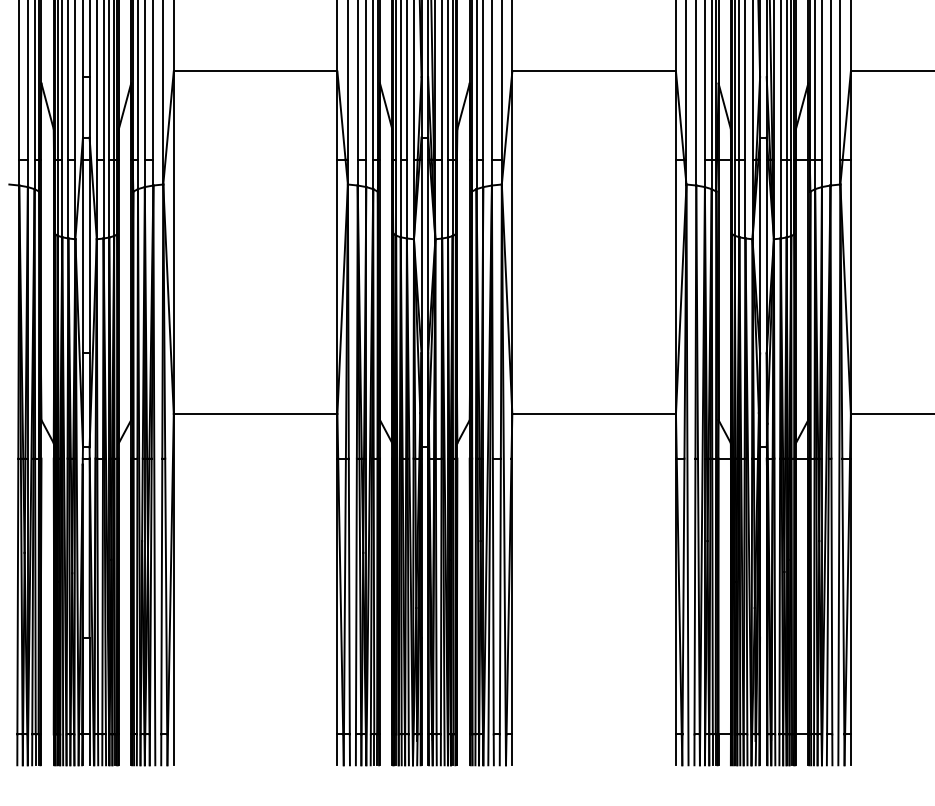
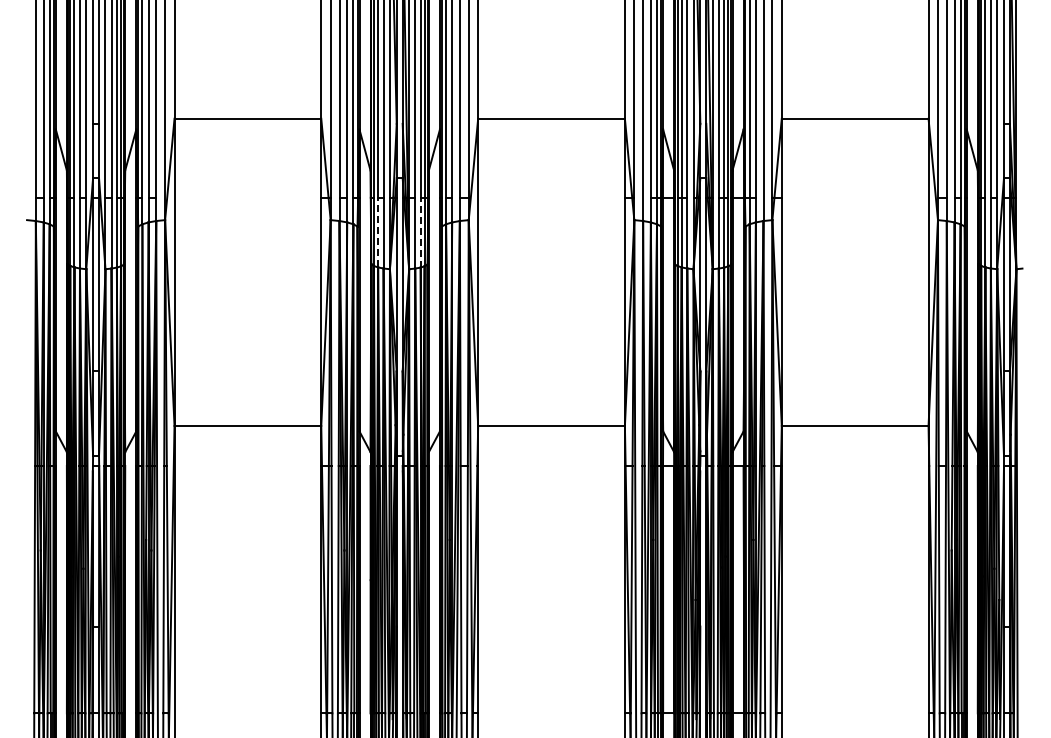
line: (401, 198) -> (378, 232), solid -> dashed
line: (448, 198) -> (420, 232), solid -> dashed

